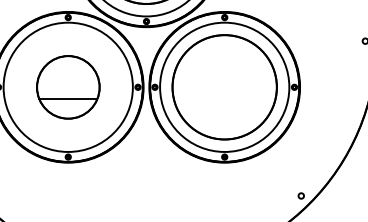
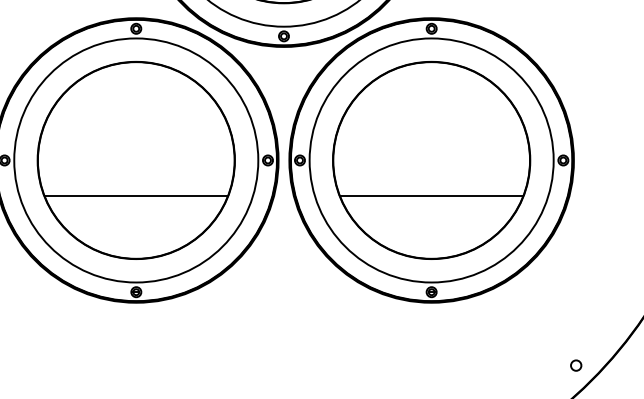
part: (68, 87) -> (136, 160), size x1.67
line: (224, 106) -> (431, 196), added

